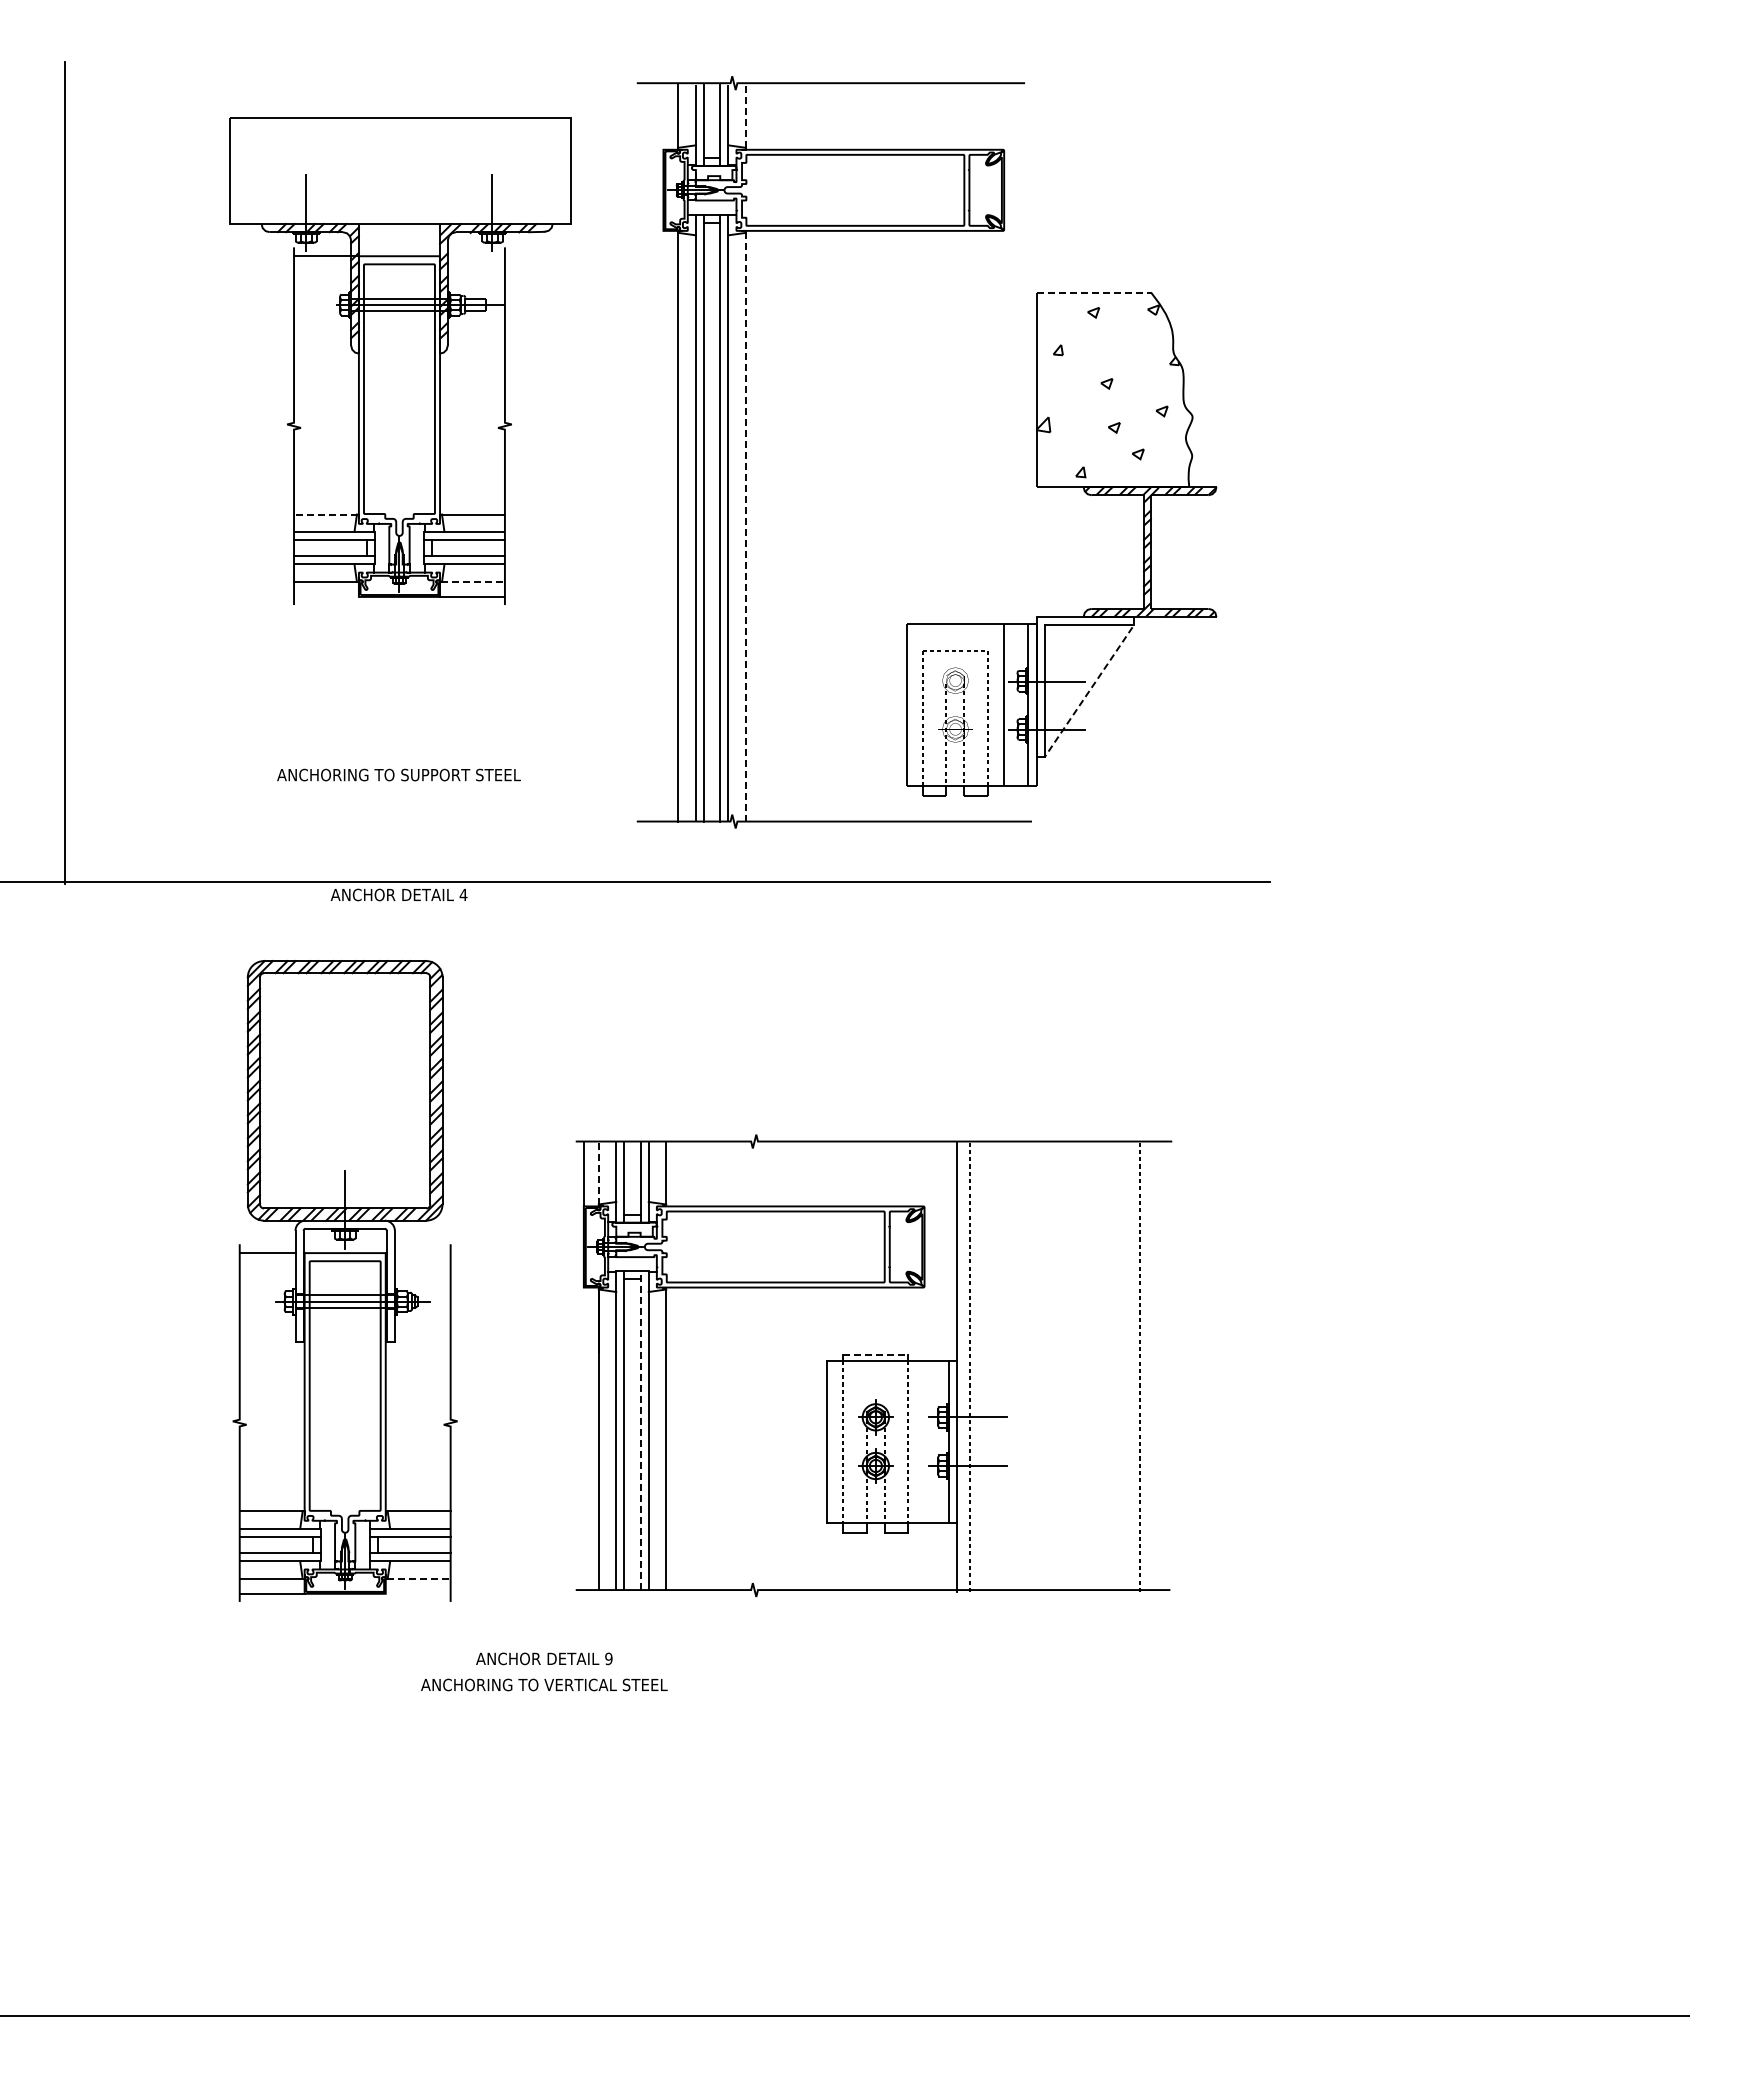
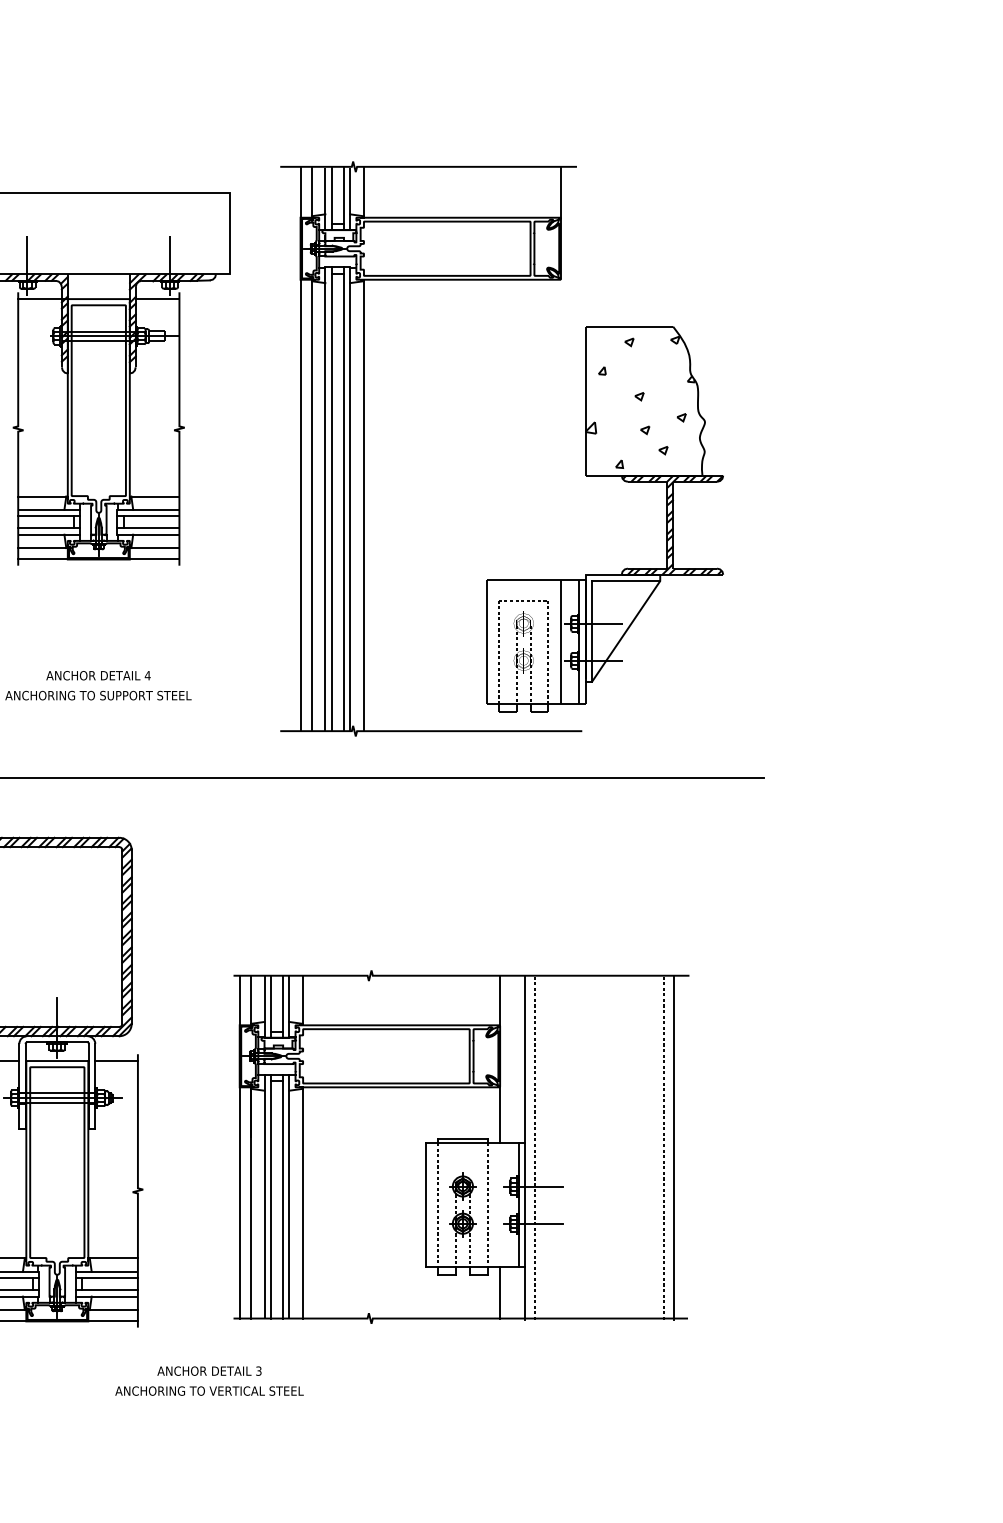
line: (663, 116) -> (300, 192), added
line: (745, 116) -> (363, 192), dashed -> solid
line: (1004, 116) -> (561, 192), added
line: (475, 256) -> (156, 299), added
line: (1094, 292) -> (630, 326), dashed -> solid
line: (325, 514) -> (42, 496), dashed -> solid
line: (663, 525) -> (300, 504), added
line: (746, 526) -> (364, 505), dashed -> solid
line: (473, 582) -> (155, 548), dashed -> solid
line: (326, 596) -> (43, 559), added
line: (1091, 687) -> (627, 628), dashed -> solid
text: (398, 894) -> (98, 675), moved
line: (598, 1173) -> (250, 1000), dashed -> solid
line: (924, 1173) -> (500, 1000), added
line: (422, 1253) -> (116, 1061), added
line: (924, 1323) -> (500, 1114), added
line: (876, 1355) -> (463, 1139), dashed -> solid
line: (1151, 1366) -> (673, 1147), added
line: (640, 1430) -> (283, 1196), dashed -> solid
line: (583, 1438) -> (239, 1202), added
line: (924, 1556) -> (500, 1292), added
line: (418, 1578) -> (113, 1309), dashed -> solid
line: (417, 1593) -> (112, 1321), added
text: (608, 1658) -> (258, 1370), 9 -> 3

